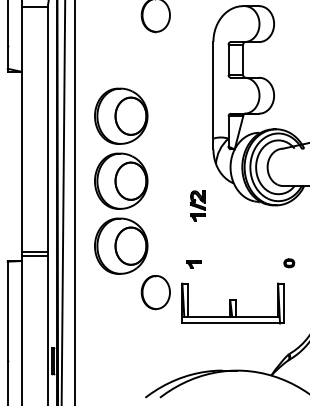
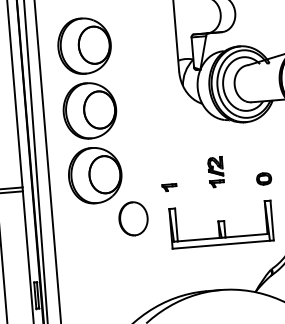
part: (197, 205) -> (215, 171), moved
part: (289, 262) -> (264, 178), size x1.43
part: (232, 303) -> (220, 224), moved

